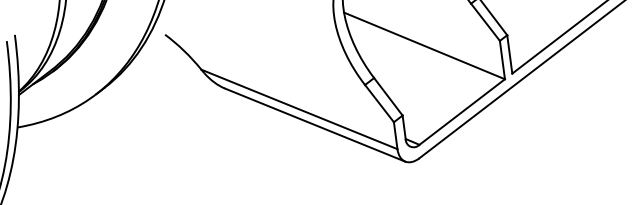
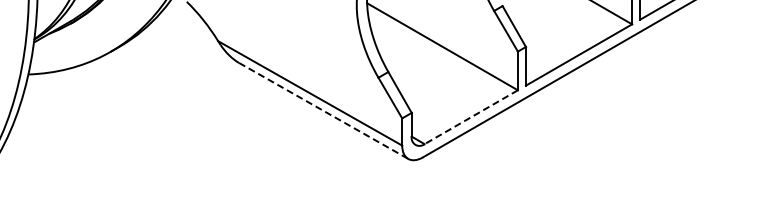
line: (462, 112) -> (471, 117), solid -> dashed
line: (315, 125) -> (324, 111), solid -> dashed

